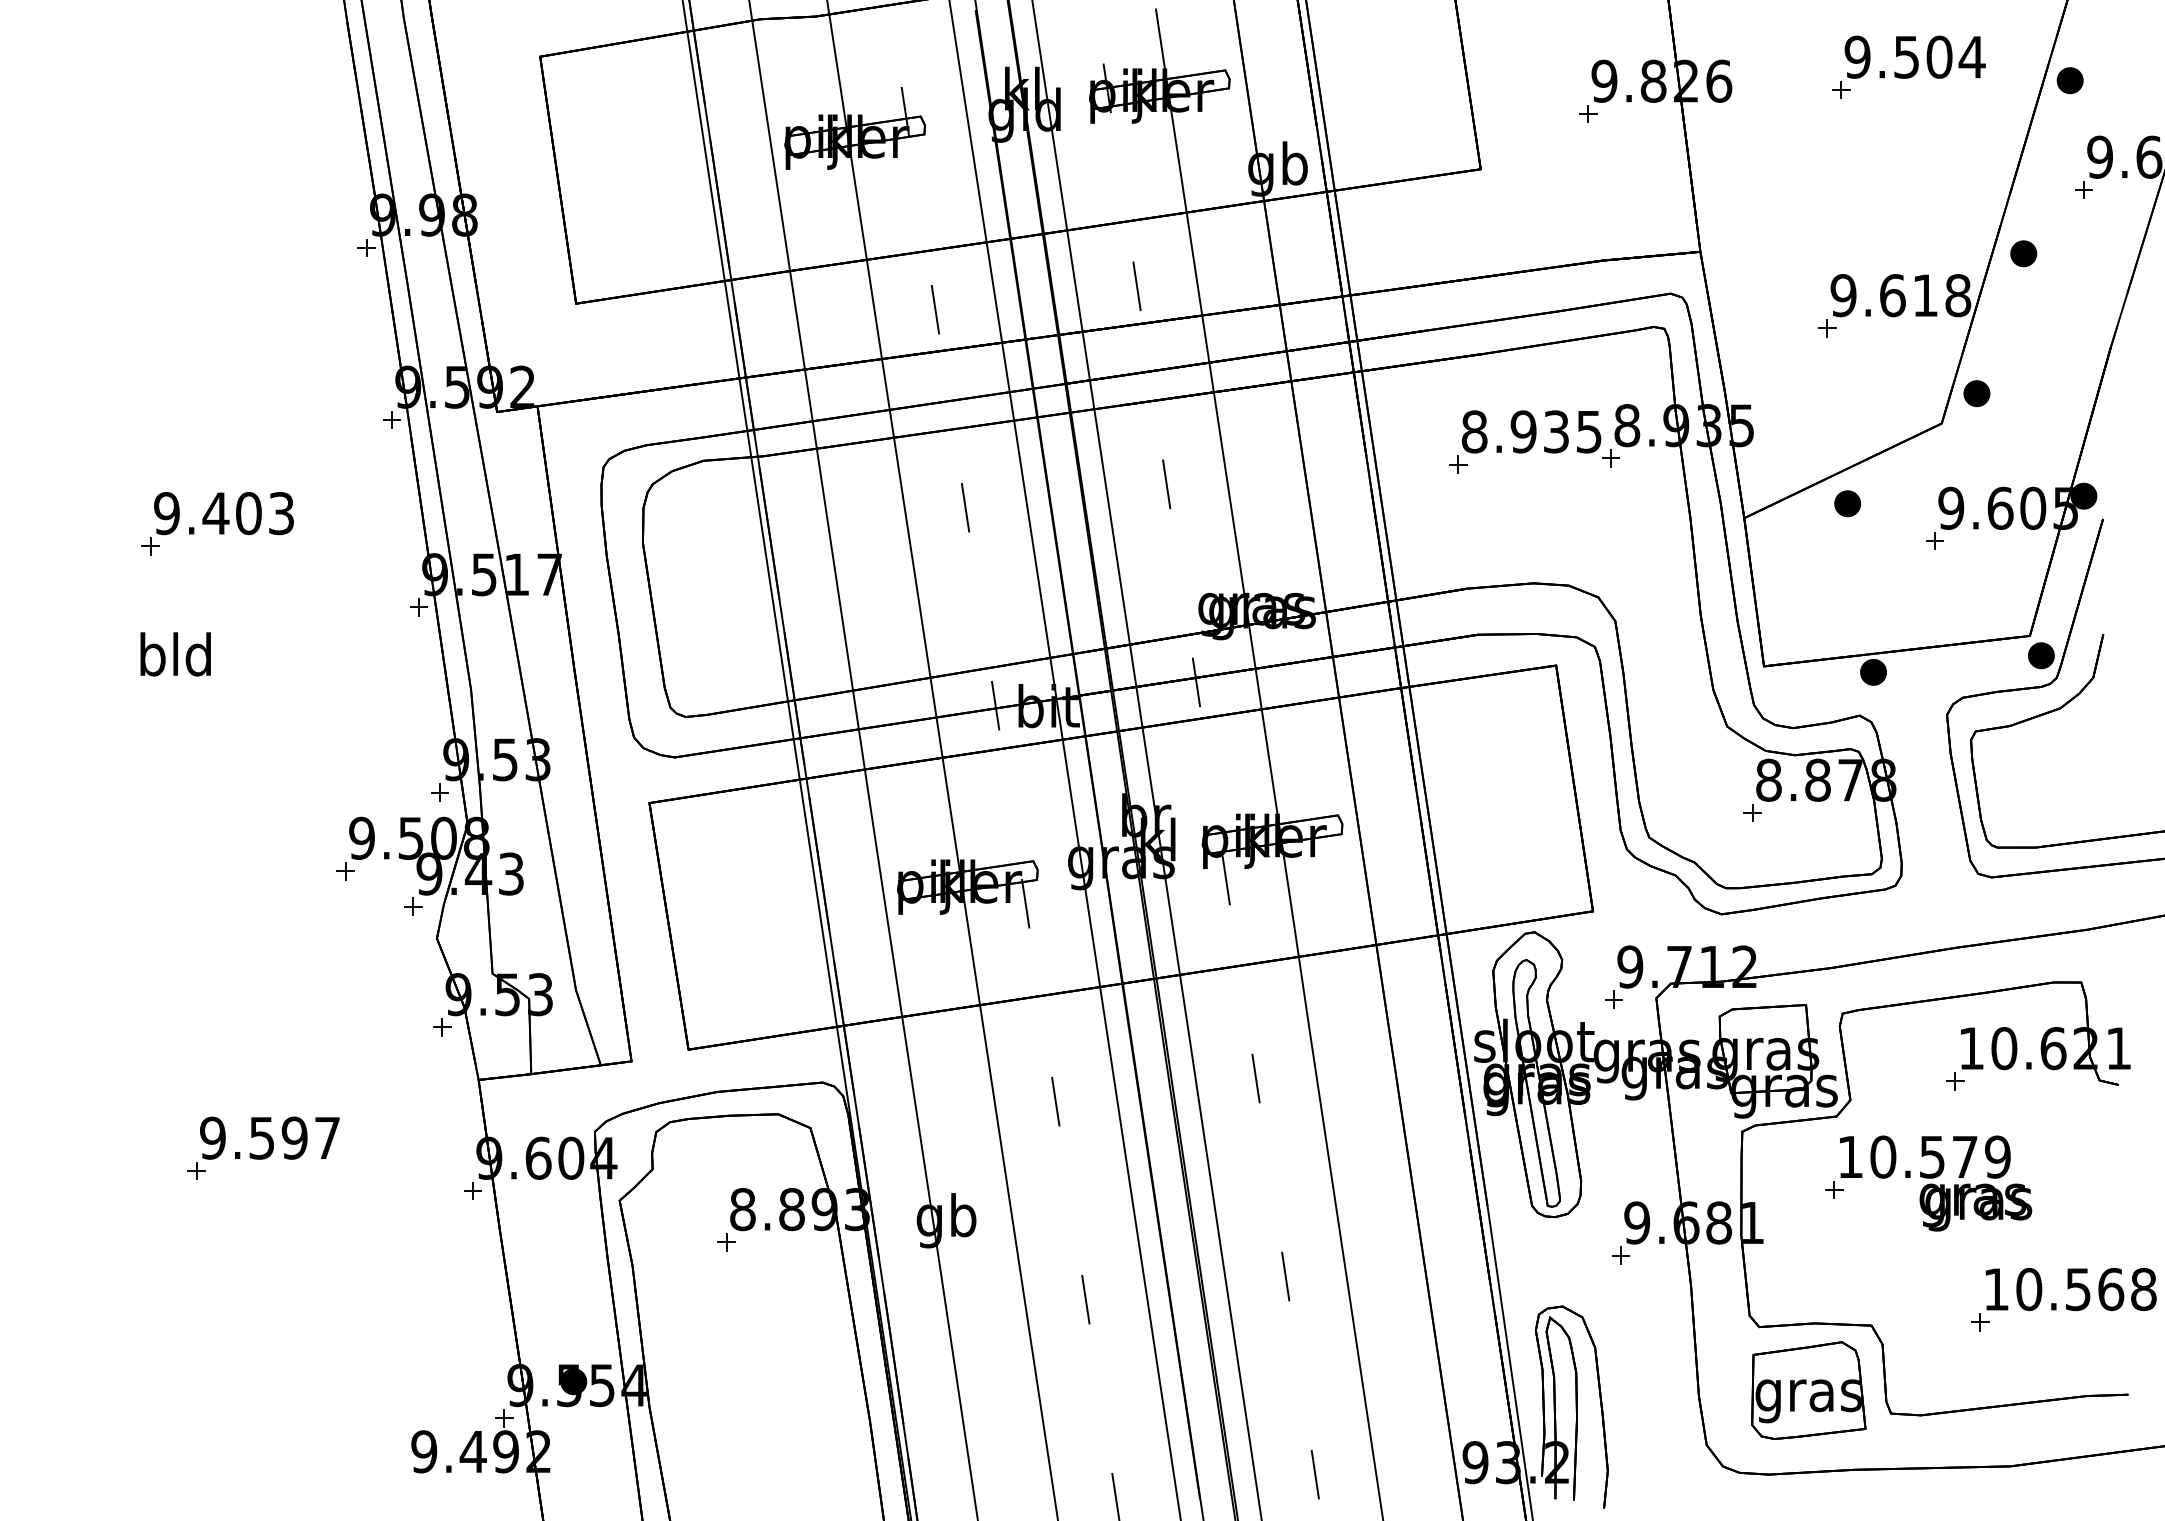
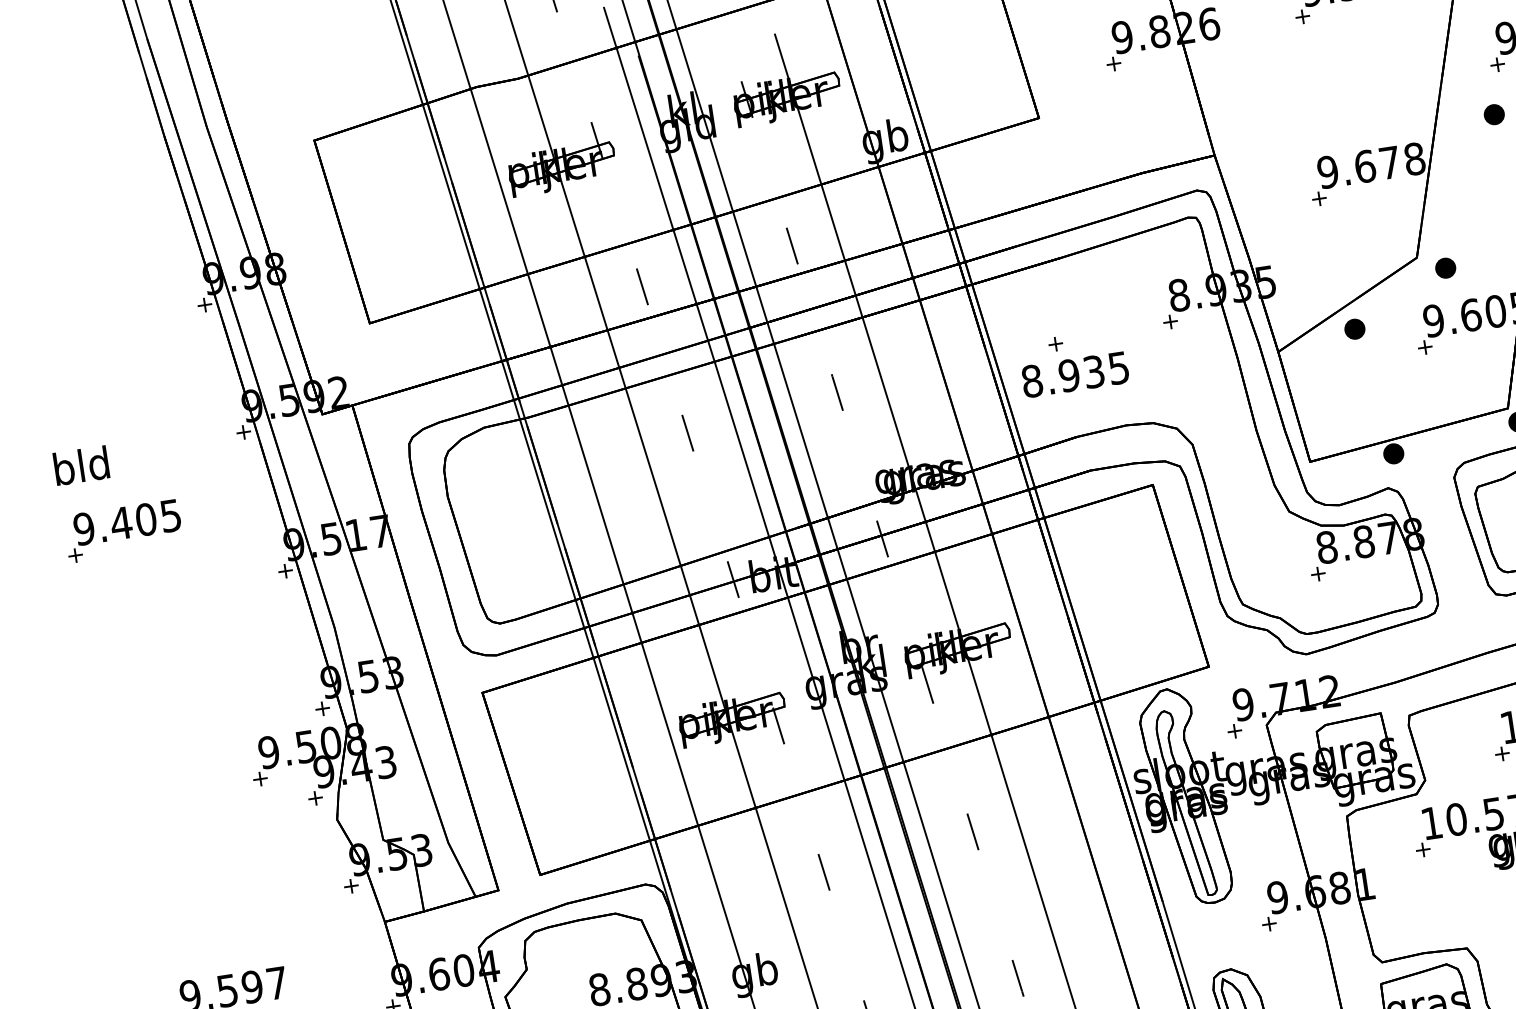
part: (2023, 253) -> (1494, 114), moved
text: (1925, 295) -> (1389, 162), 9.618 -> 9.678
part: (1976, 393) -> (1445, 268), moved
text: (1531, 431) -> (1075, 374), moved
text: (281, 513) -> (170, 515), 9.403 -> 9.405
text: (175, 654) -> (81, 465), moved

